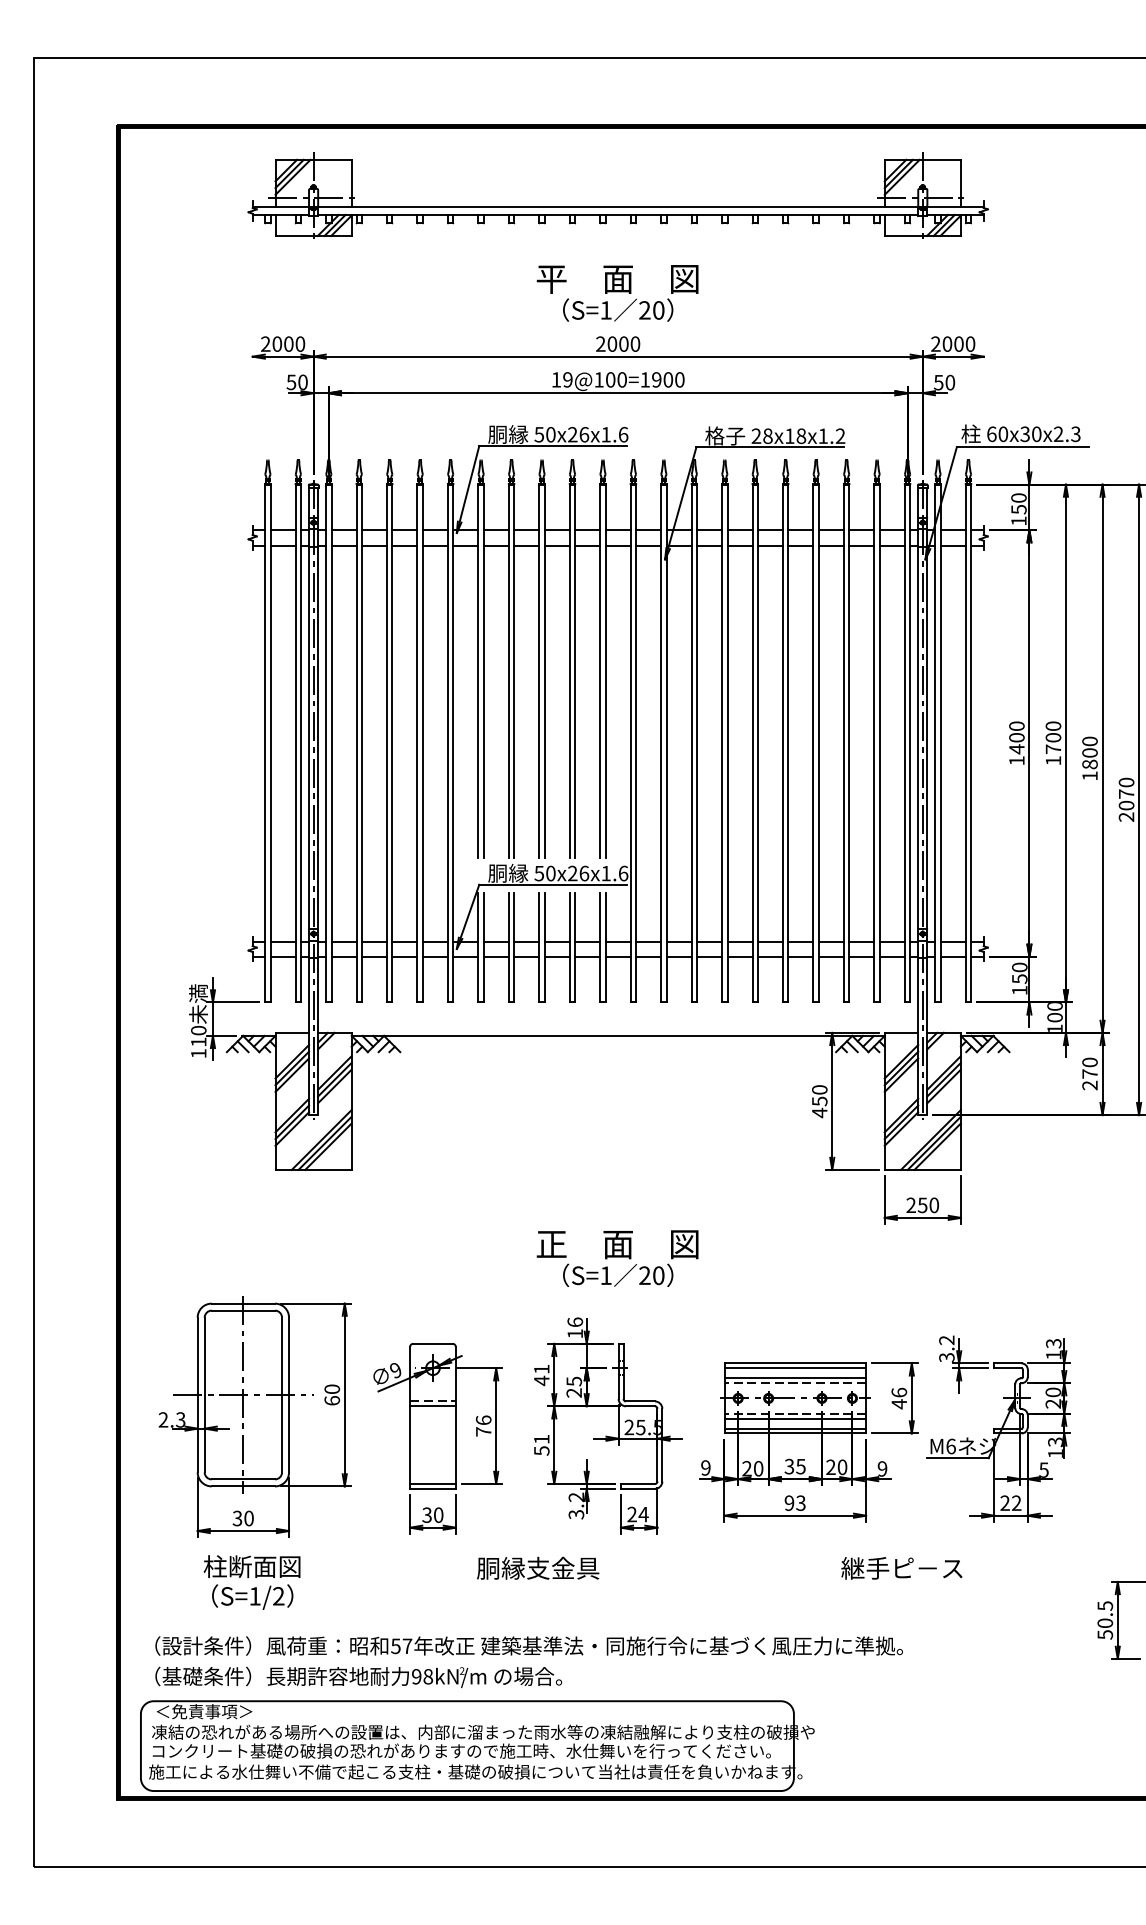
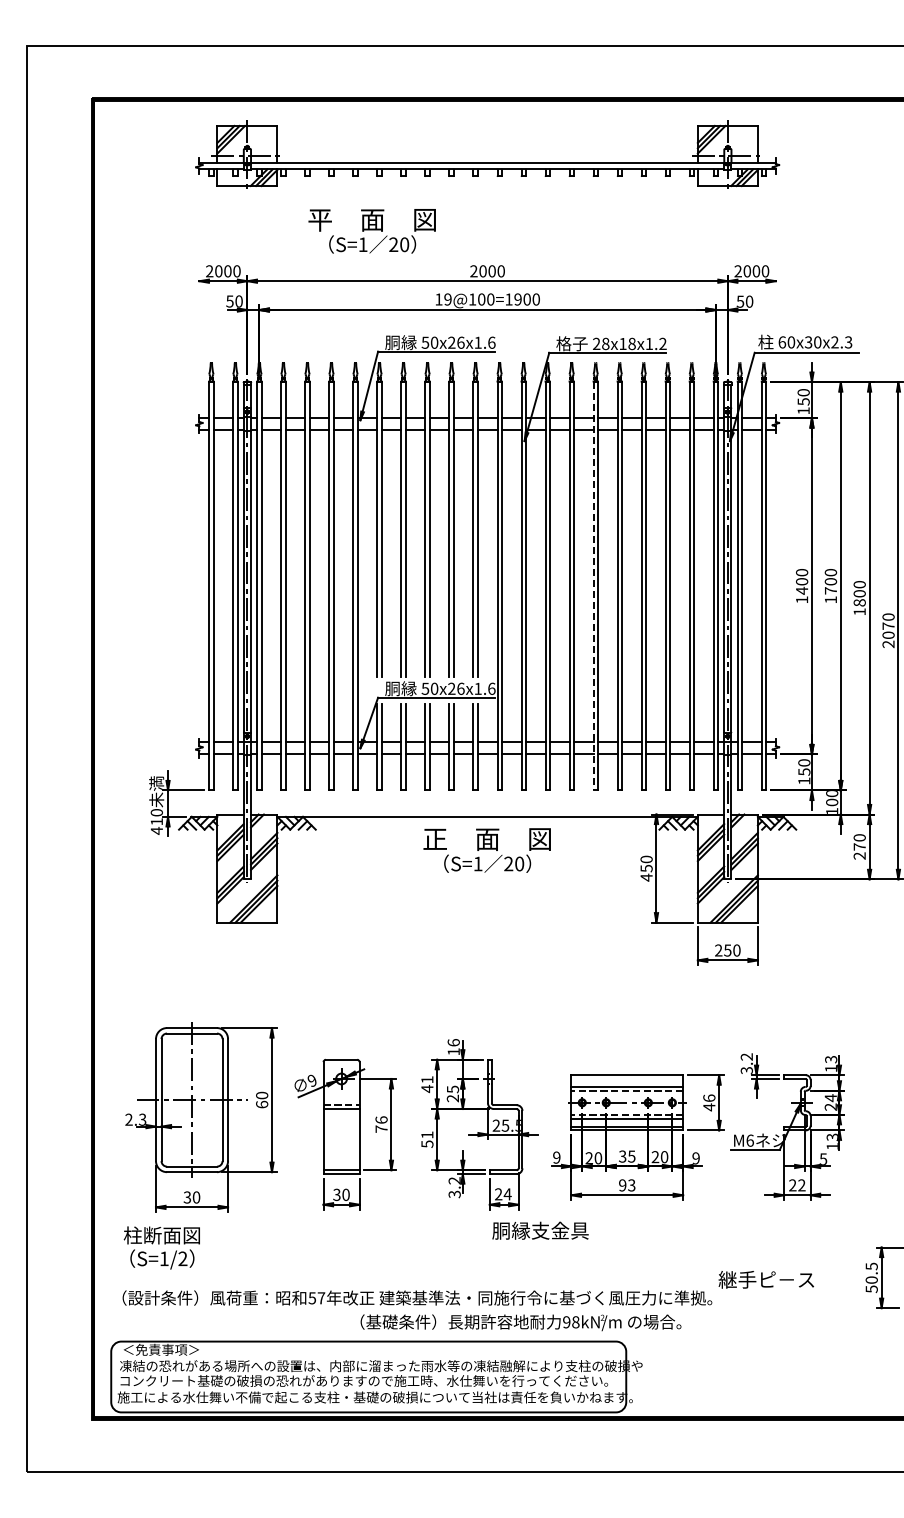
text: (616, 293) -> (371, 231), moved
line: (752, 743) -> (593, 586), solid -> dashed
text: (198, 1053) -> (156, 830), 110 -> 410
text: (616, 1258) -> (486, 850), moved
line: (795, 1368) -> (627, 1079), removed
text: (1052, 1392) -> (830, 1098), 20 -> 24
text: (538, 1567) -> (540, 1230), moved
text: (900, 1567) -> (765, 1279), moved
text: (251, 1581) -> (161, 1247), moved
text: (358, 1677) -> (520, 1322), moved

